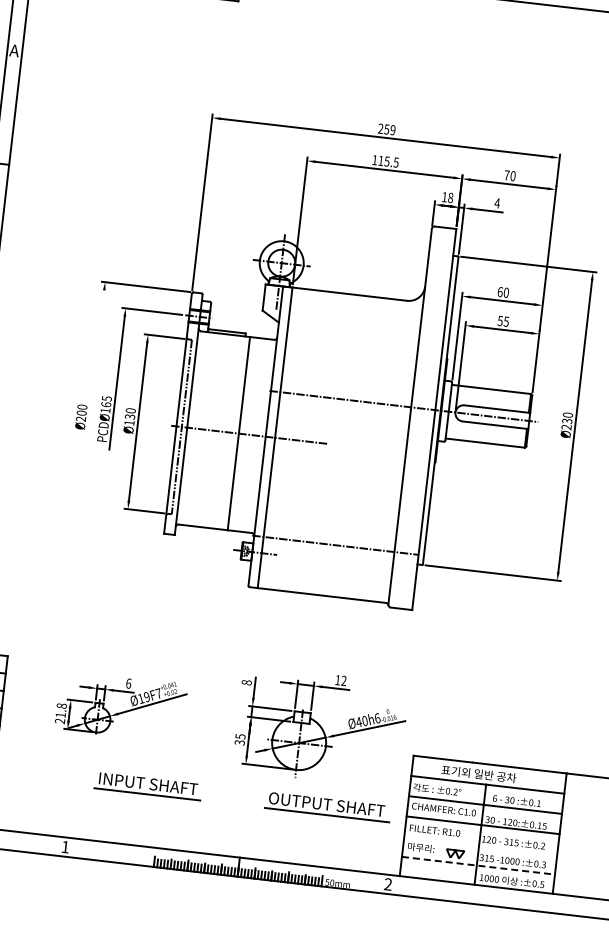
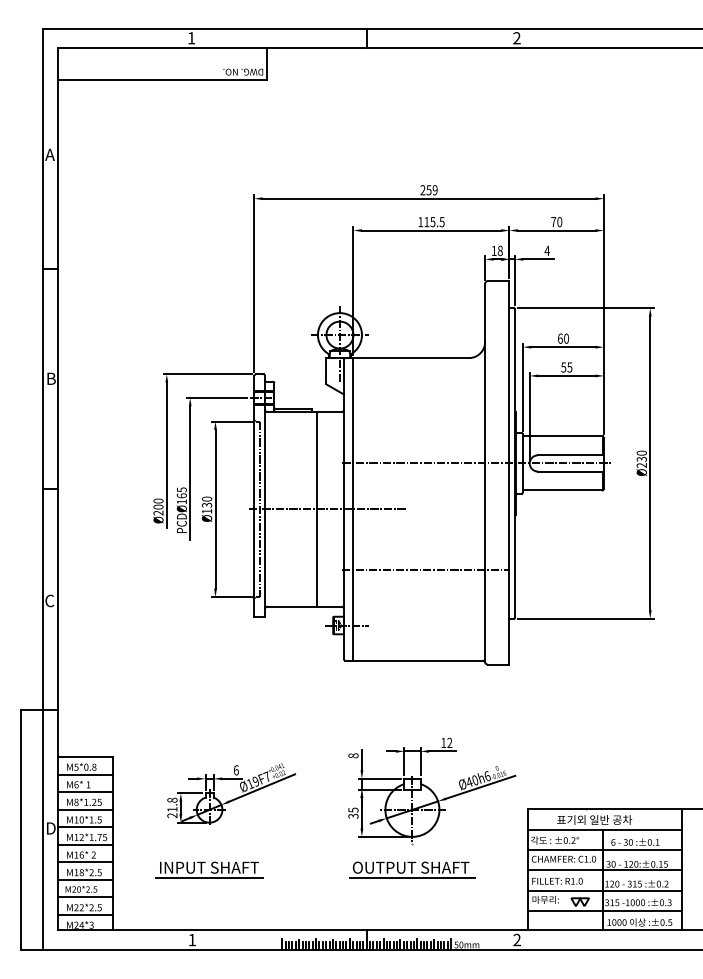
line: (95, 362) -> (166, 455), added
line: (335, 545) -> (425, 570), moved
part: (148, 785) -> (209, 869), moved
part: (328, 806) -> (412, 869), moved
line: (480, 845) -> (604, 890), added
line: (479, 866) -> (605, 911), dashed -> solid

